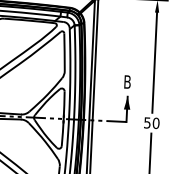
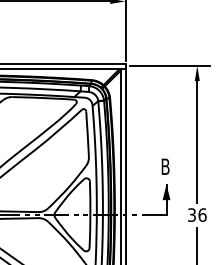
text: (152, 122) -> (197, 214), 50 -> 36

